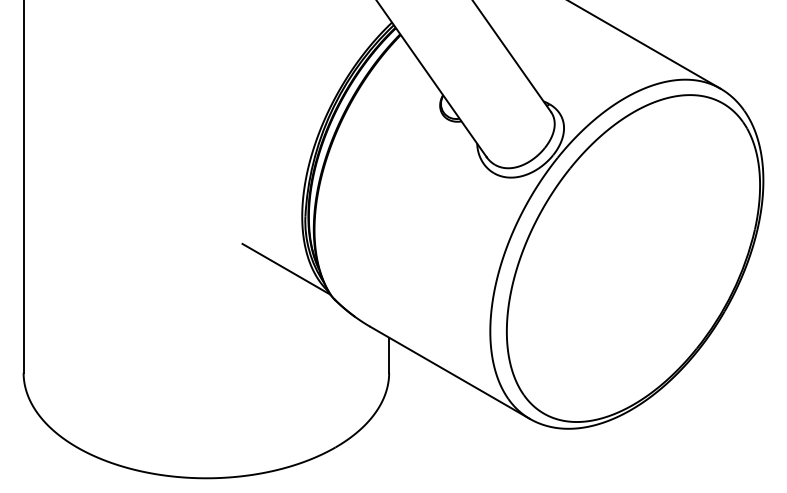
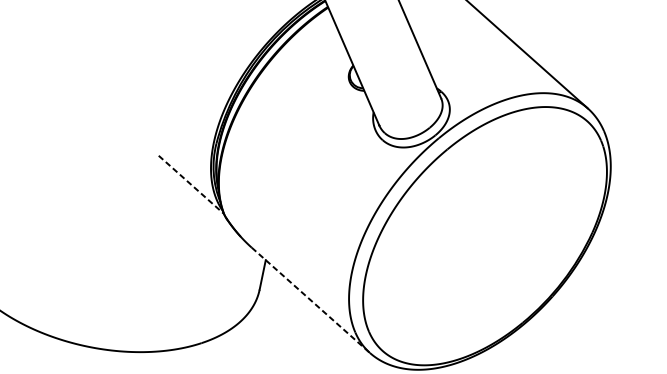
line: (286, 269) -> (191, 184), solid -> dashed
line: (450, 373) -> (311, 300), solid -> dashed

